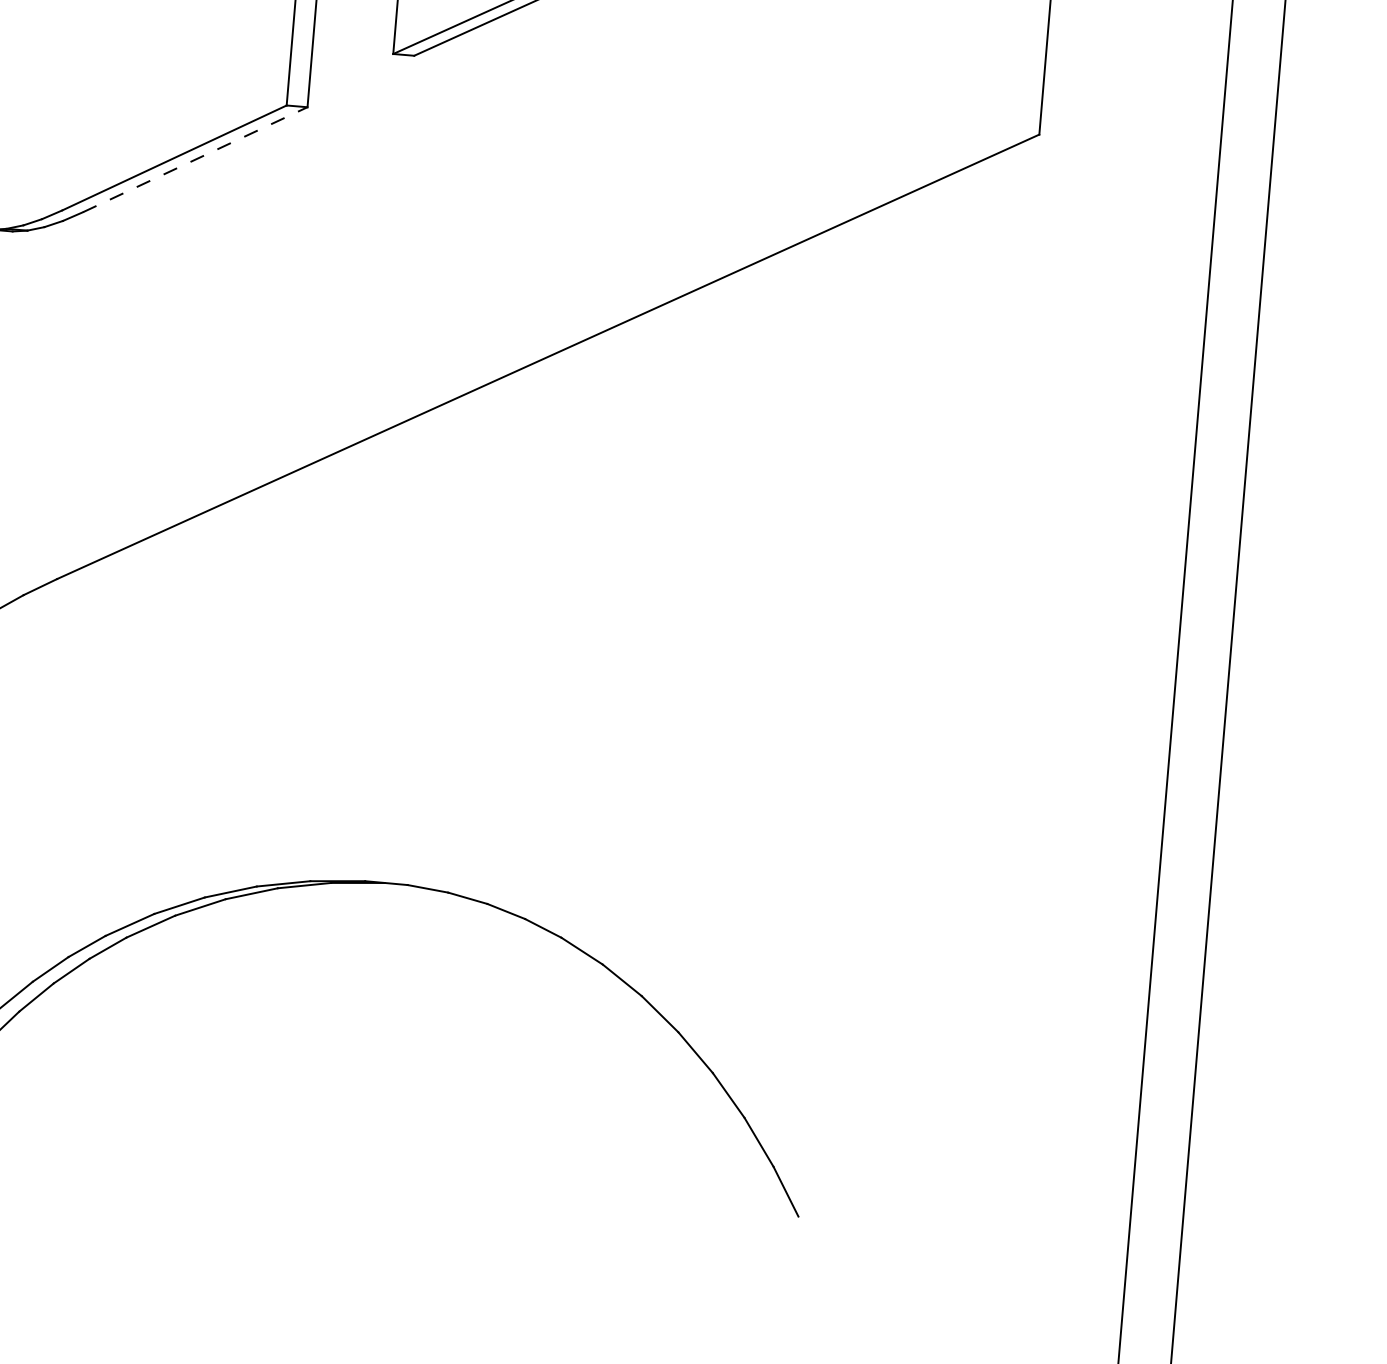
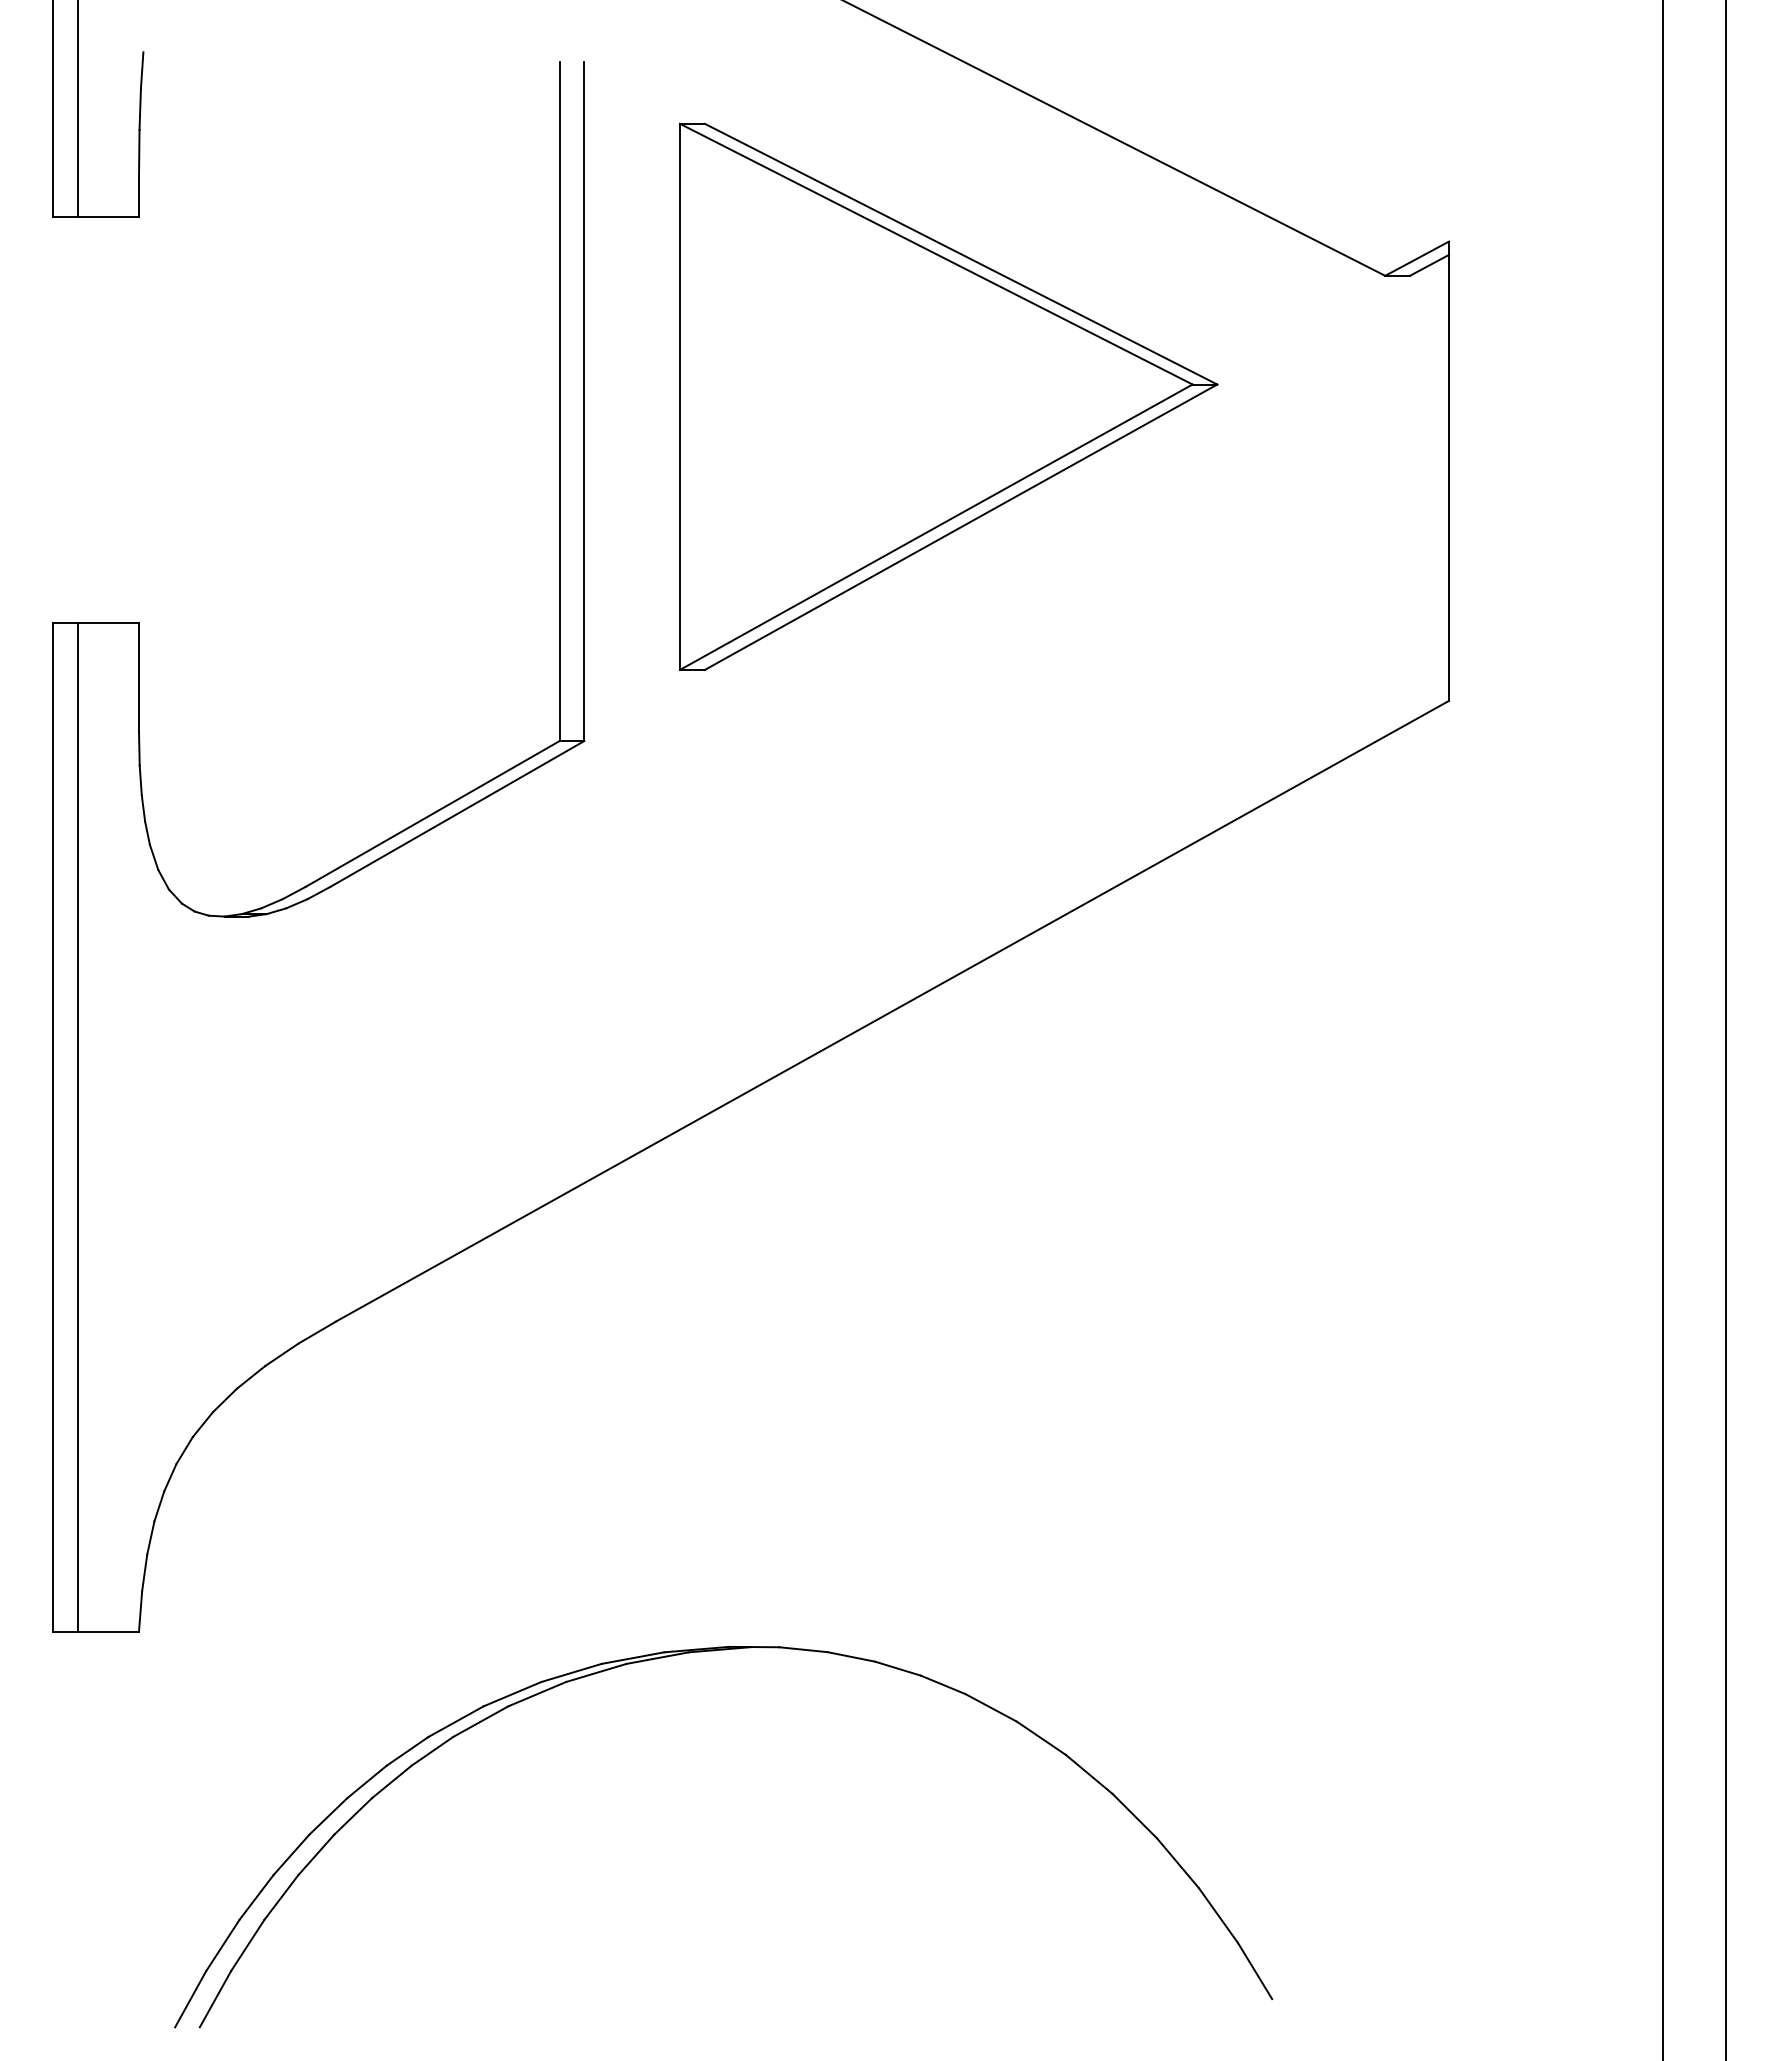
line: (195, 159) -> (457, 813), dashed -> solid

